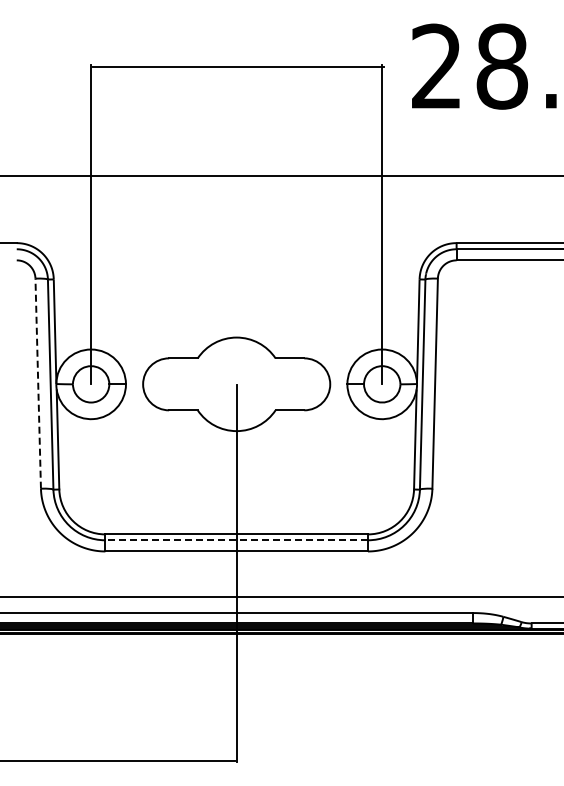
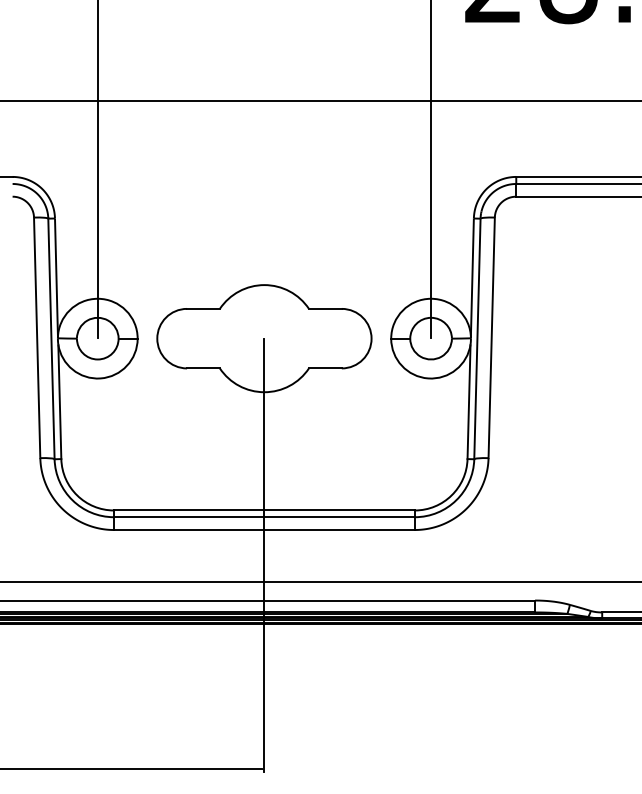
line: (38, 383) -> (37, 337), dashed -> solid
line: (236, 540) -> (264, 517), dashed -> solid

